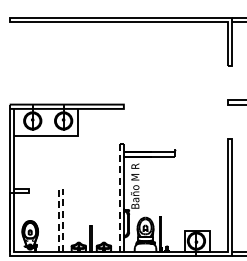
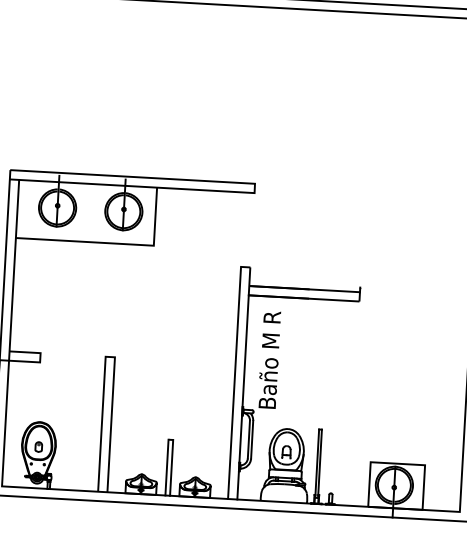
line: (60, 188) -> (109, 356), dashed -> solid
line: (119, 198) -> (234, 384), dashed -> solid

